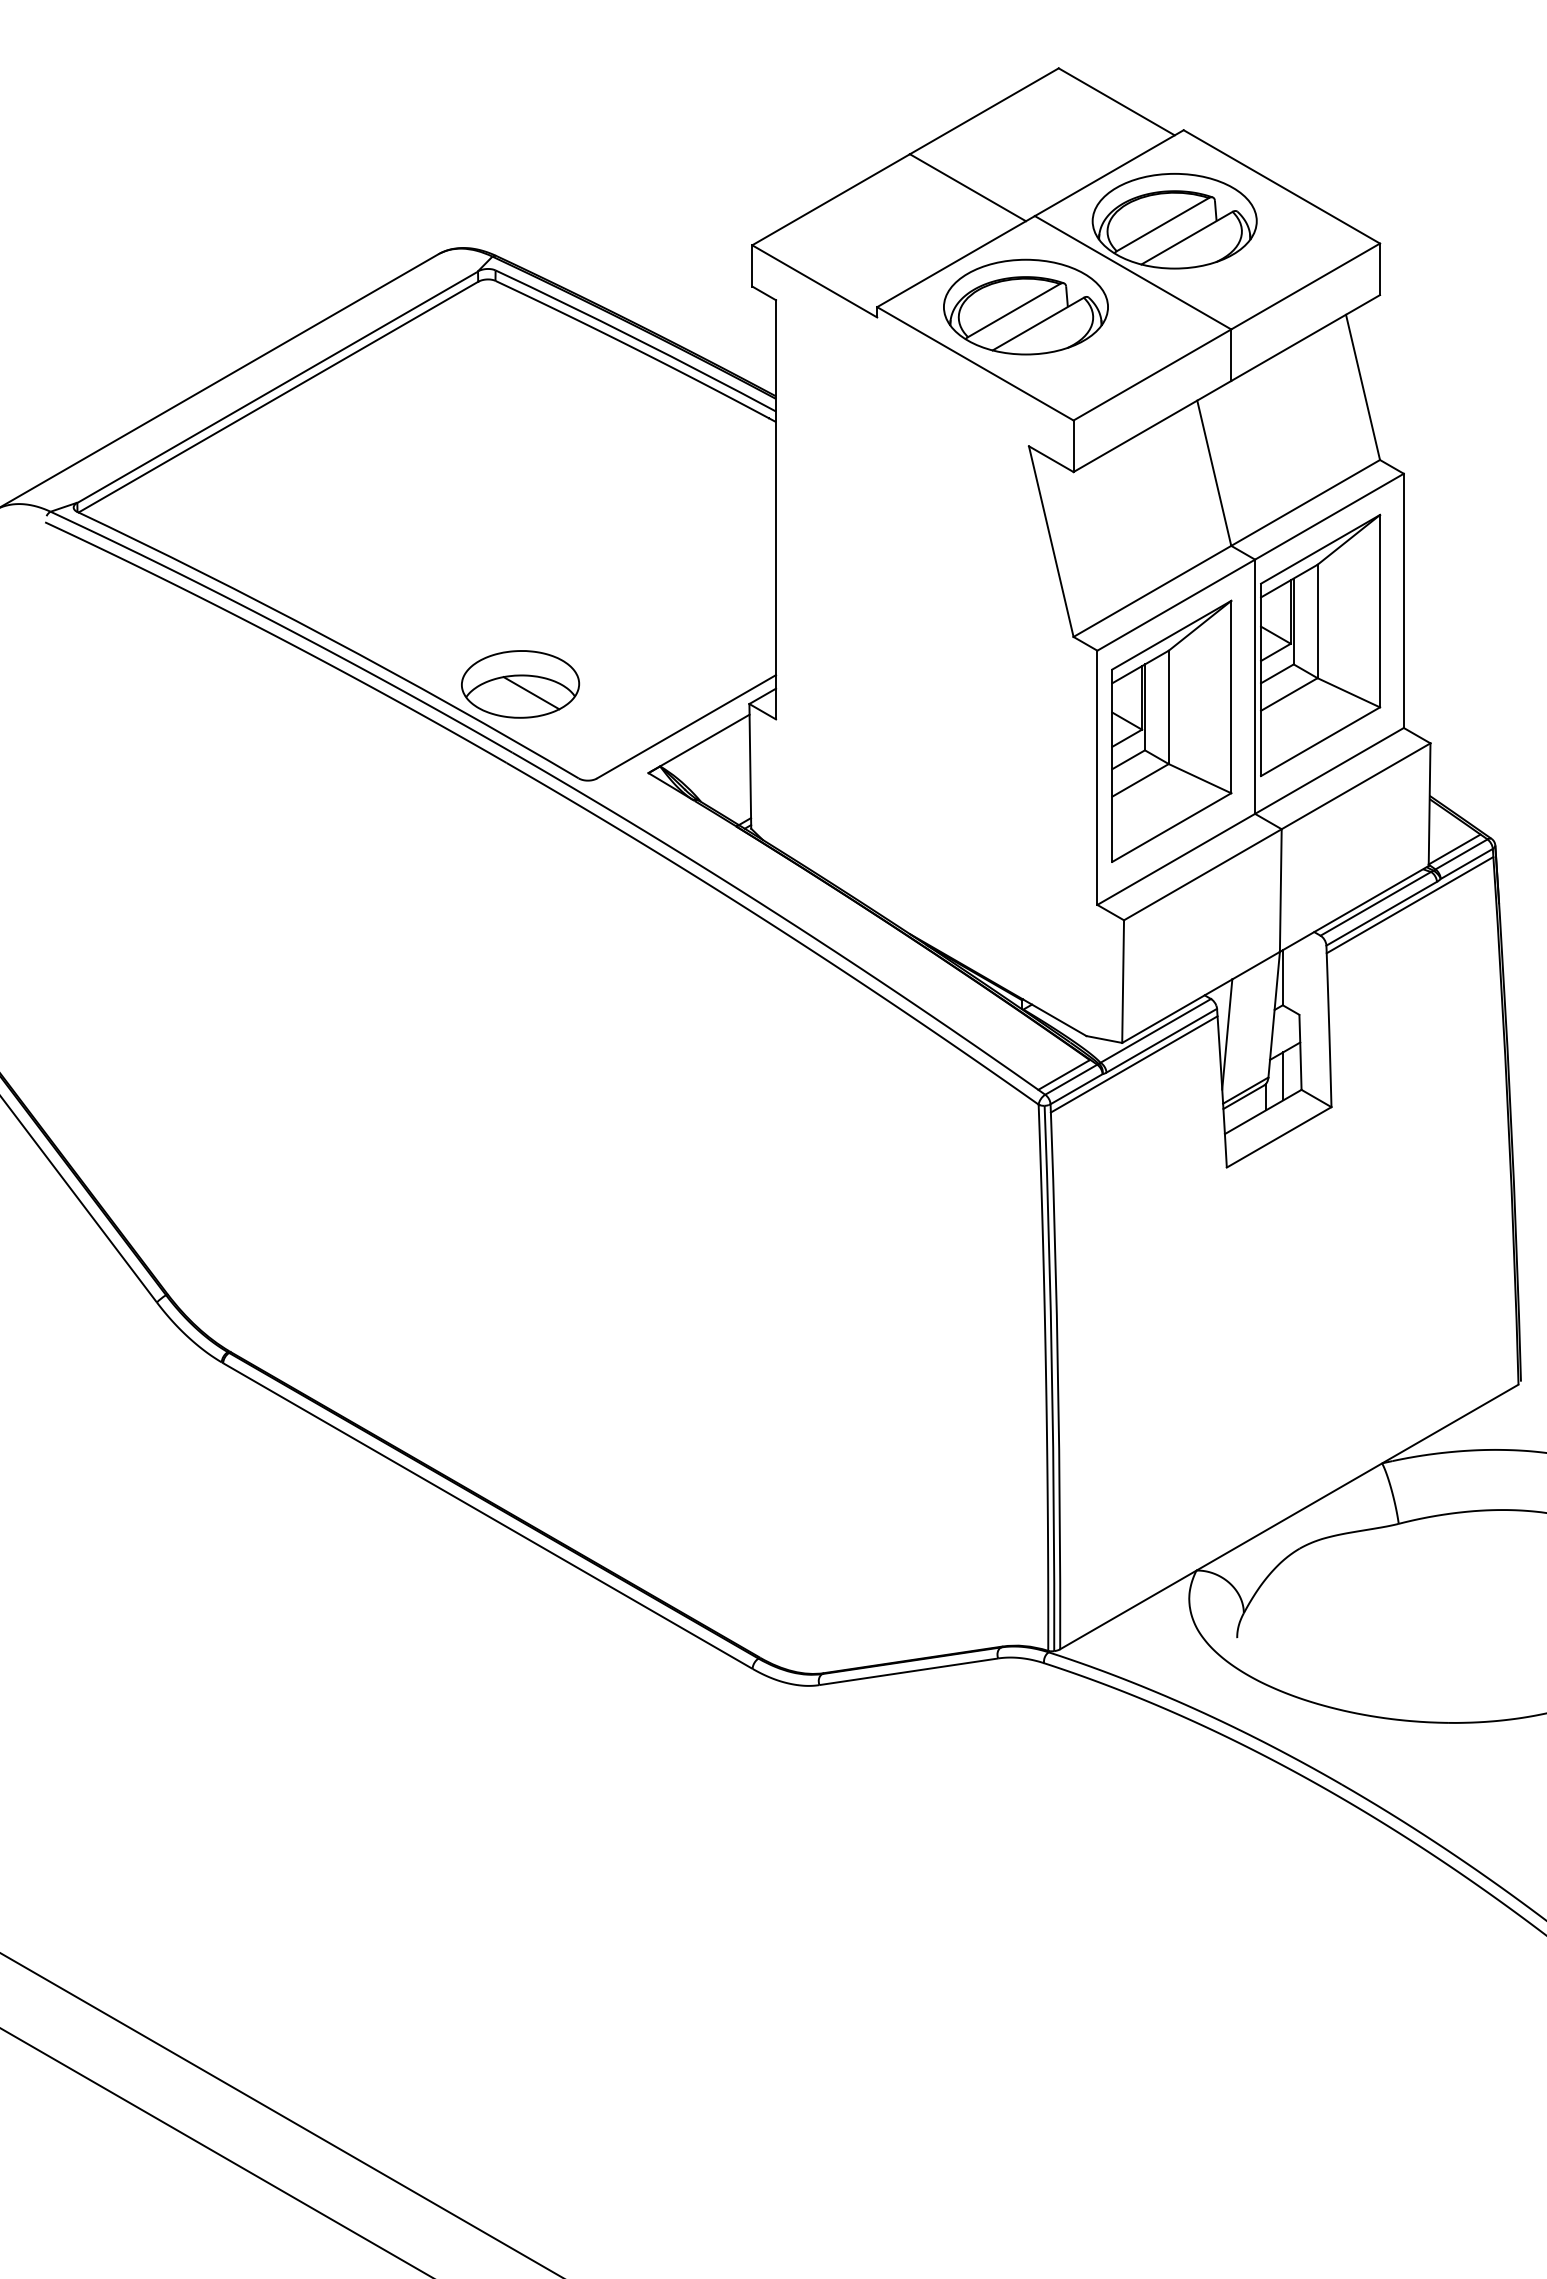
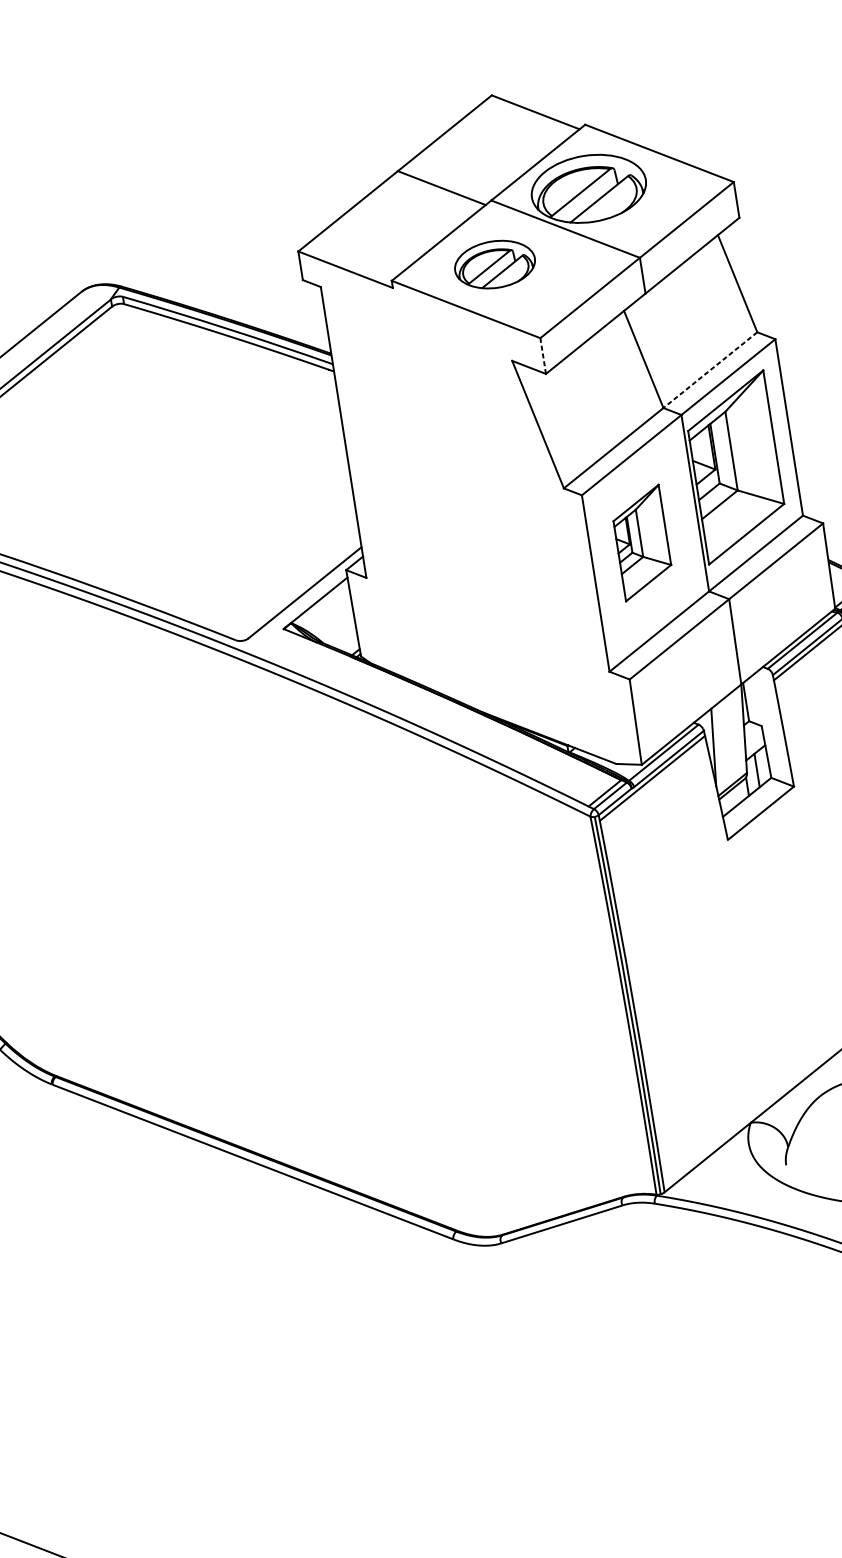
part: (1025, 306) -> (494, 264), size x0.7
line: (1073, 446) -> (543, 356), solid -> dashed
line: (1305, 502) -> (710, 369), solid -> dashed
part: (520, 684) -> (185, 581), removed
part: (1171, 730) -> (642, 542), size x0.6

